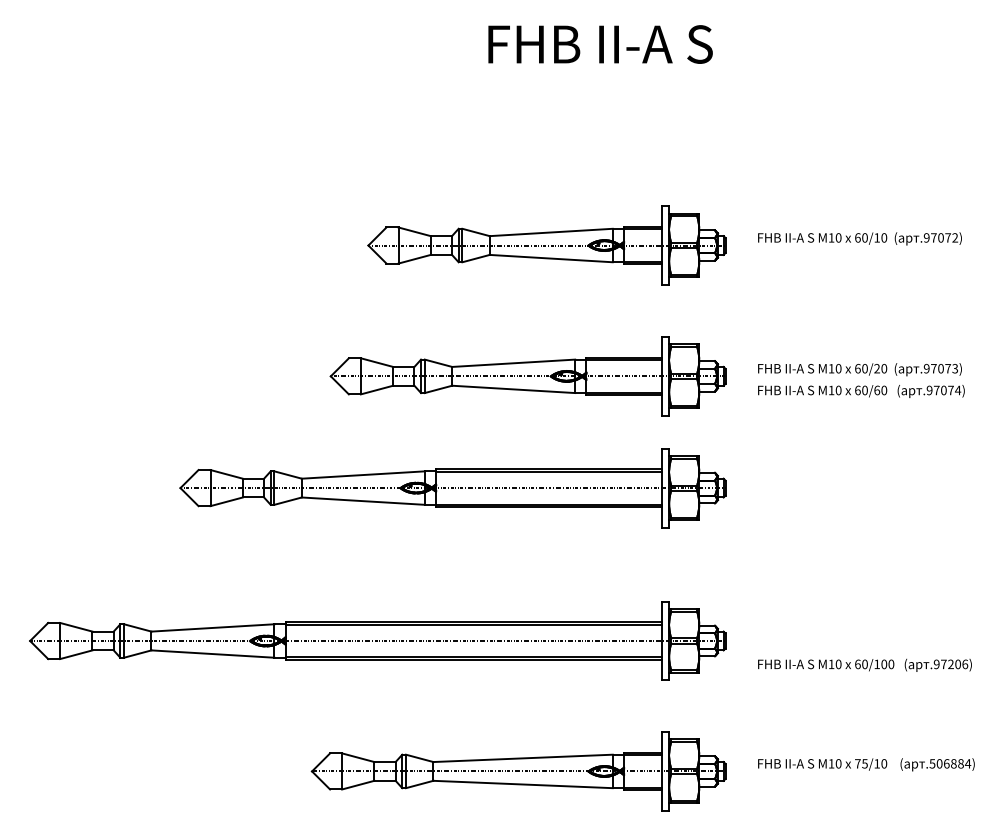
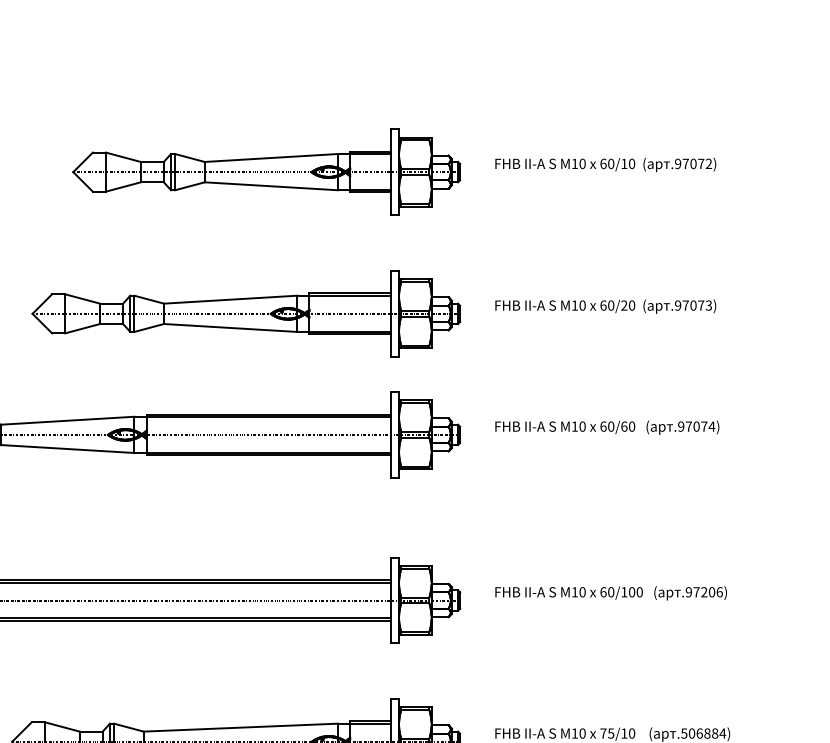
text: (861, 391) -> (607, 427), moved
text: (864, 664) -> (610, 592), moved

